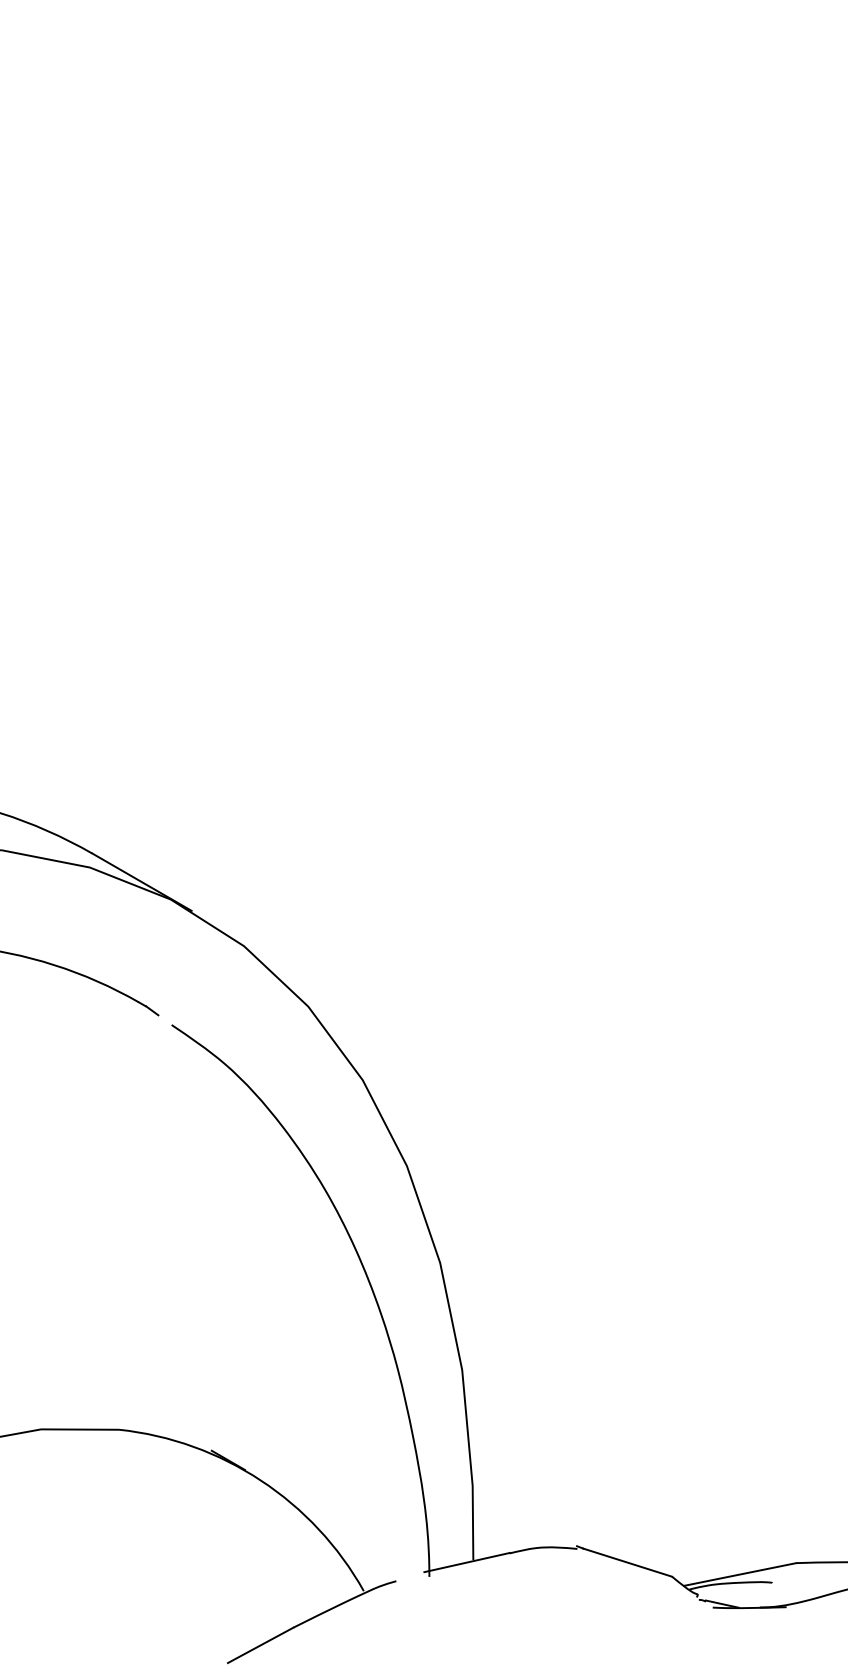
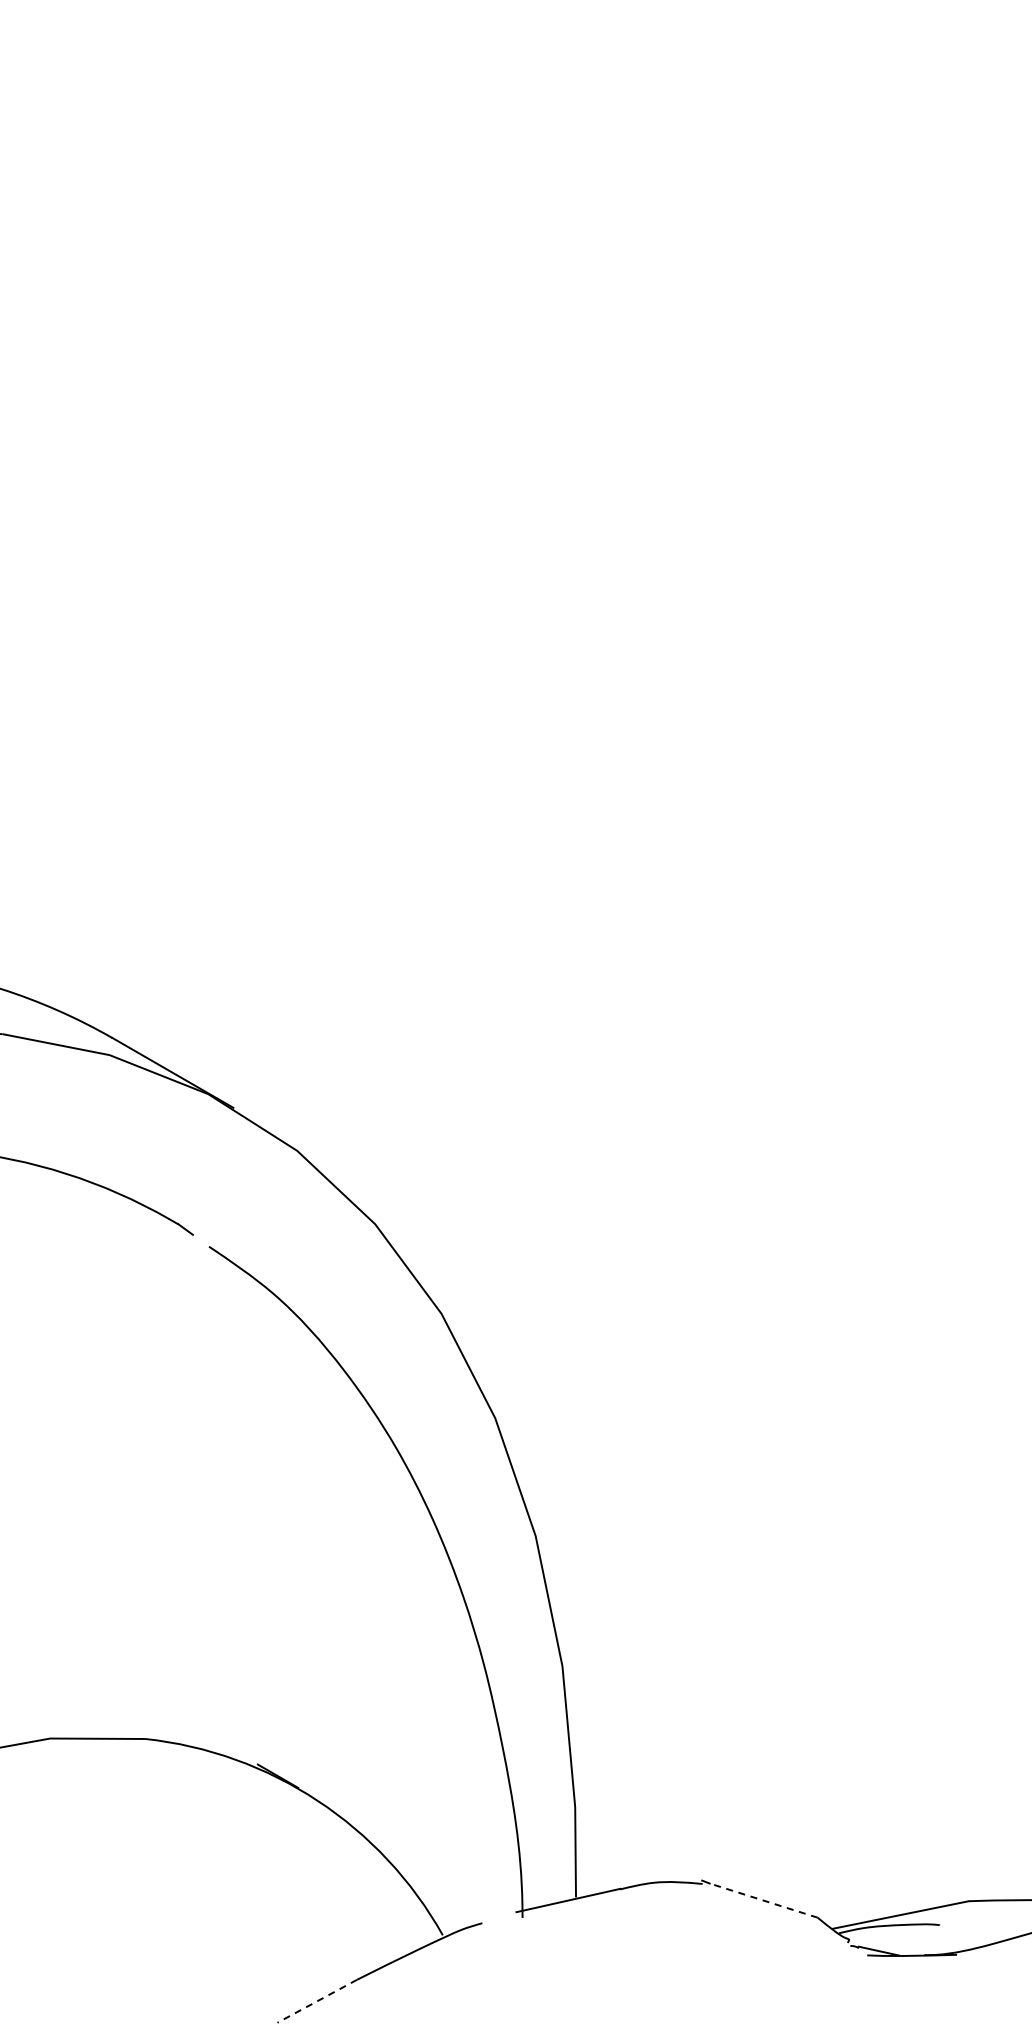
line: (627, 1562) -> (763, 1900), solid -> dashed
line: (259, 1645) -> (316, 2001), solid -> dashed

